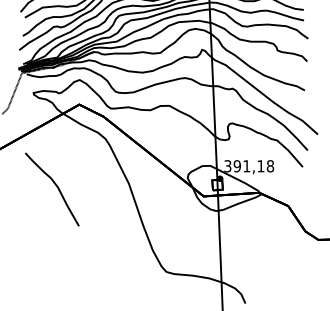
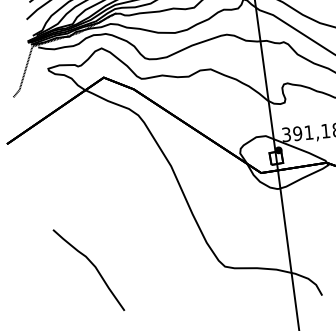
curve: (56, 187) -> (93, 267), moved

